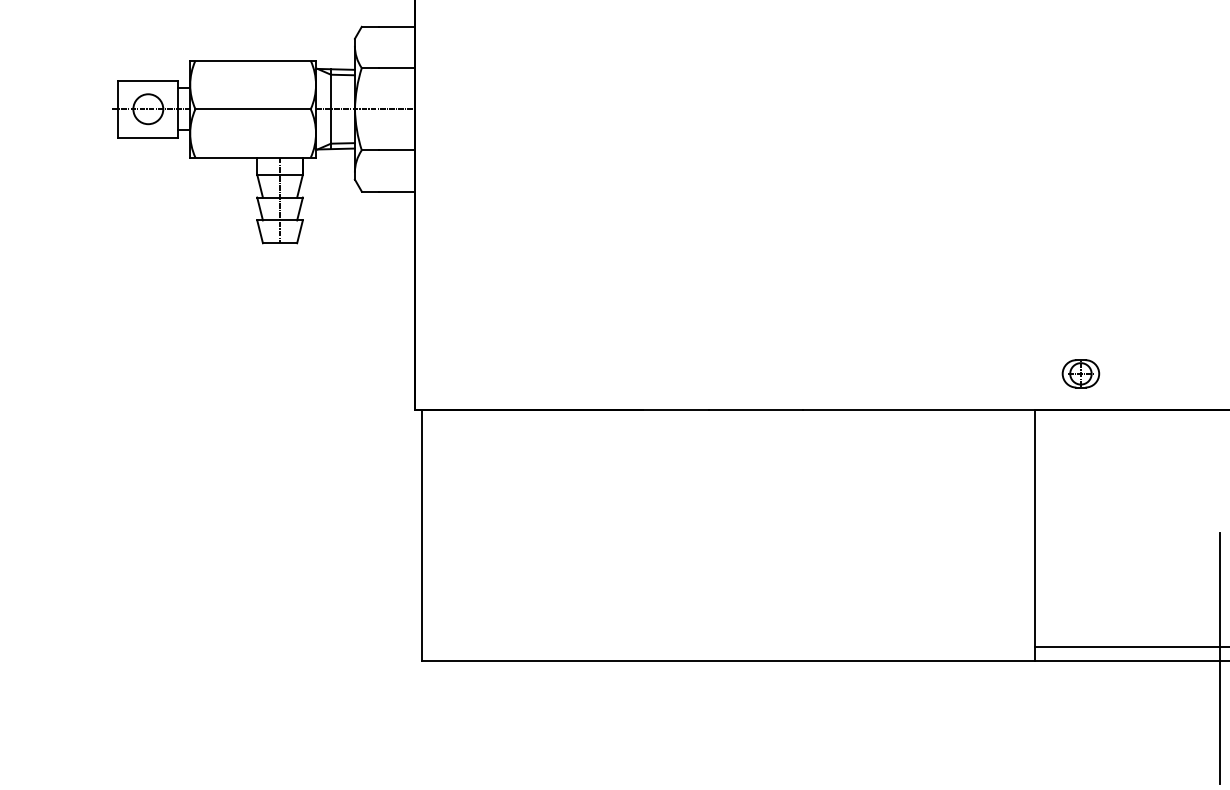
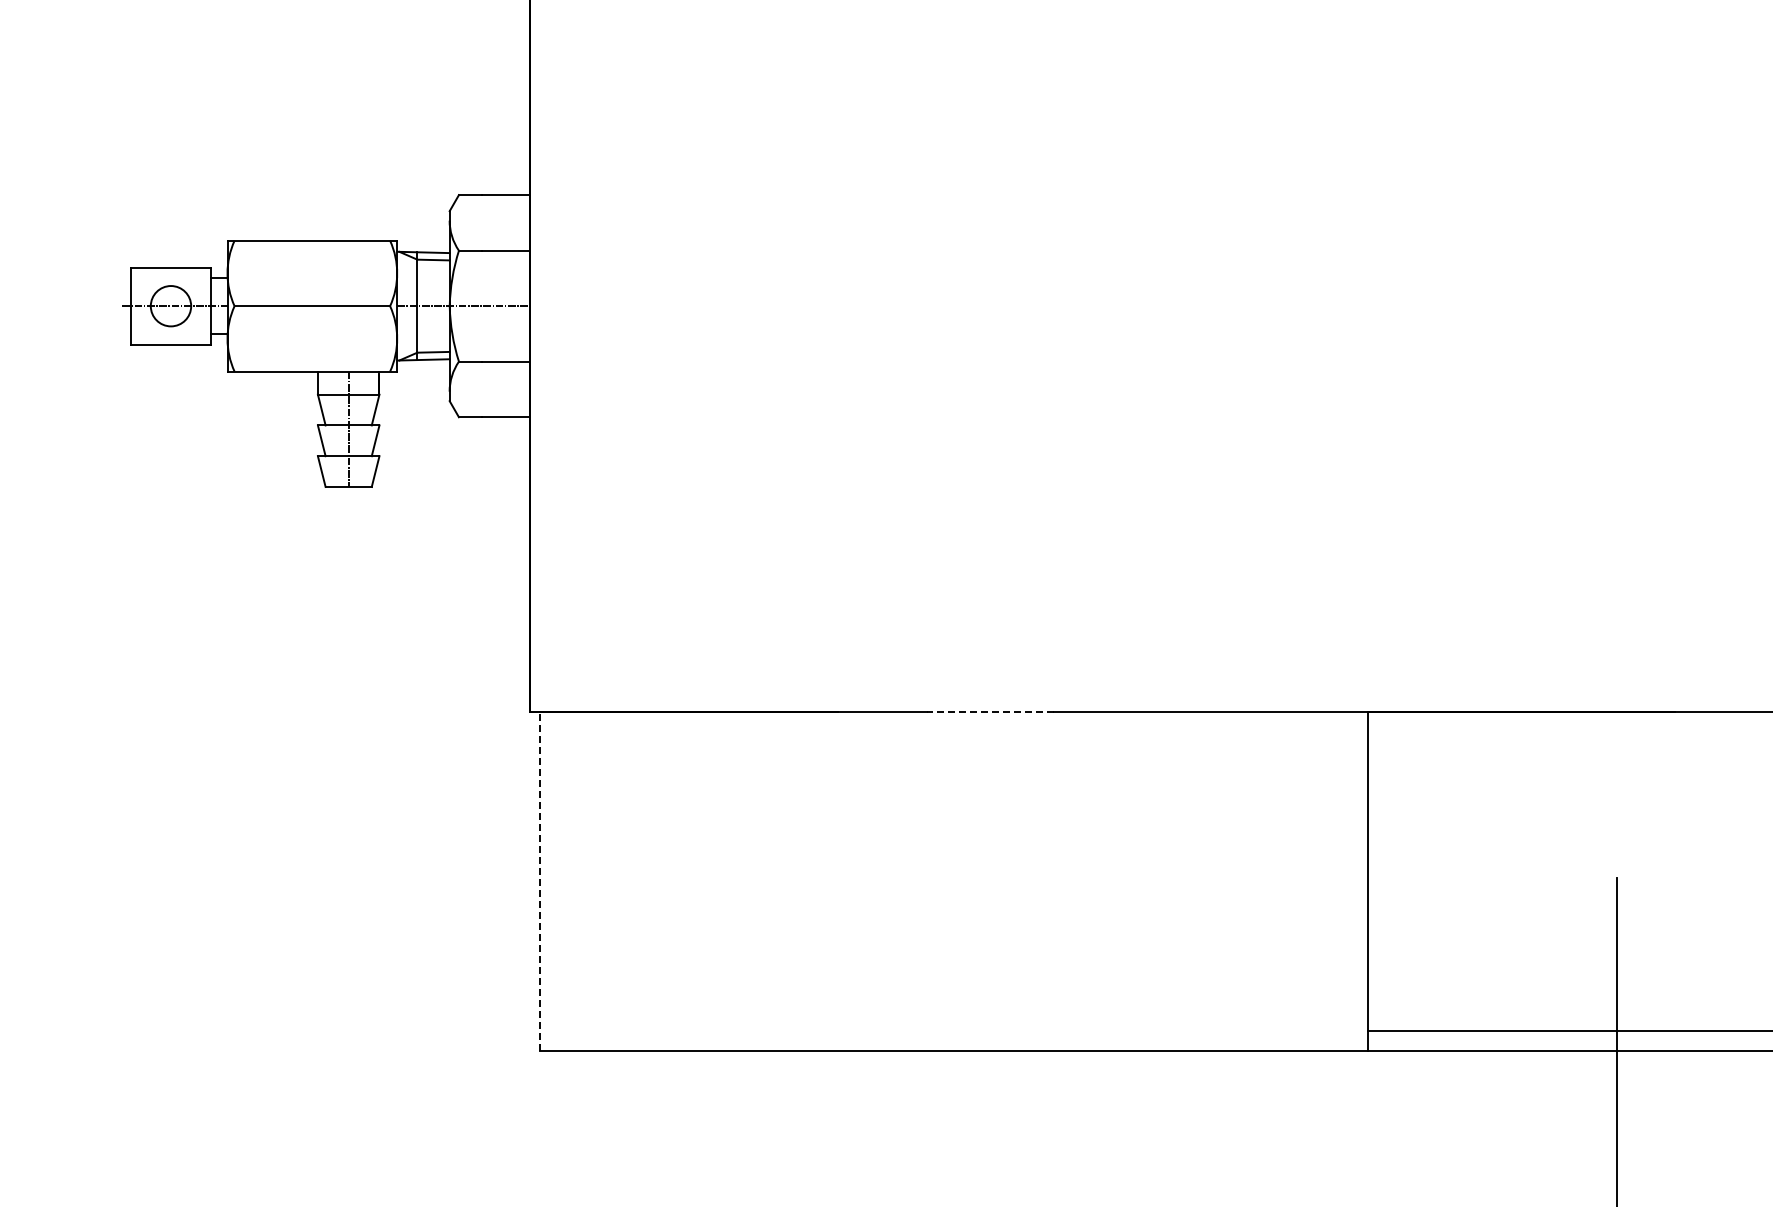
part: (1080, 373) -> (1428, 662), removed
line: (755, 410) -> (990, 712), solid -> dashed
line: (421, 535) -> (539, 881), solid -> dashed

